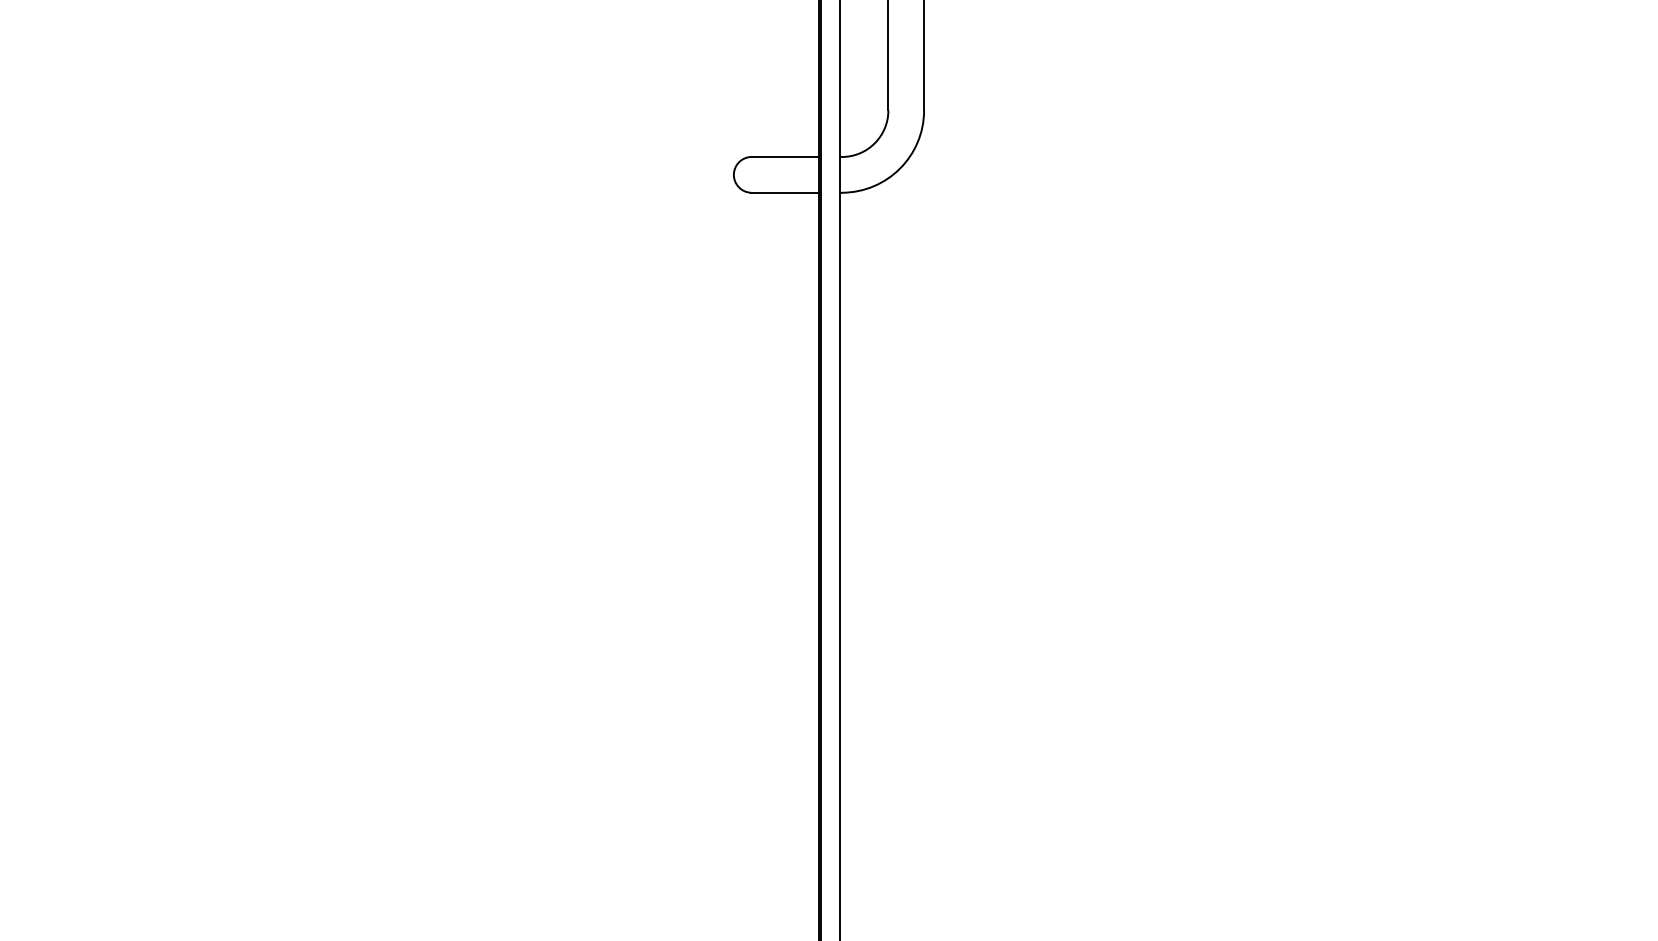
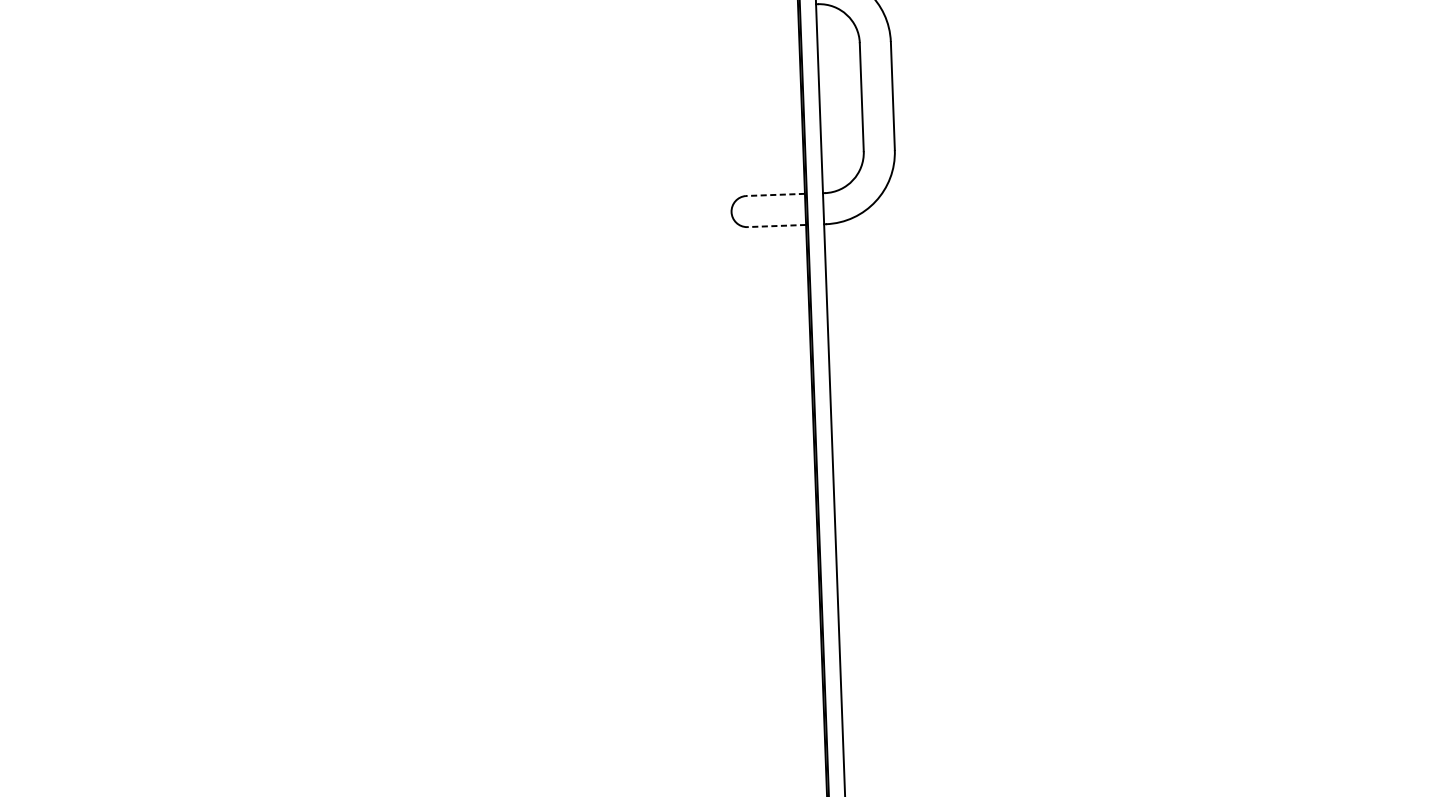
line: (785, 156) -> (775, 194), solid -> dashed
line: (785, 192) -> (776, 225), solid -> dashed

